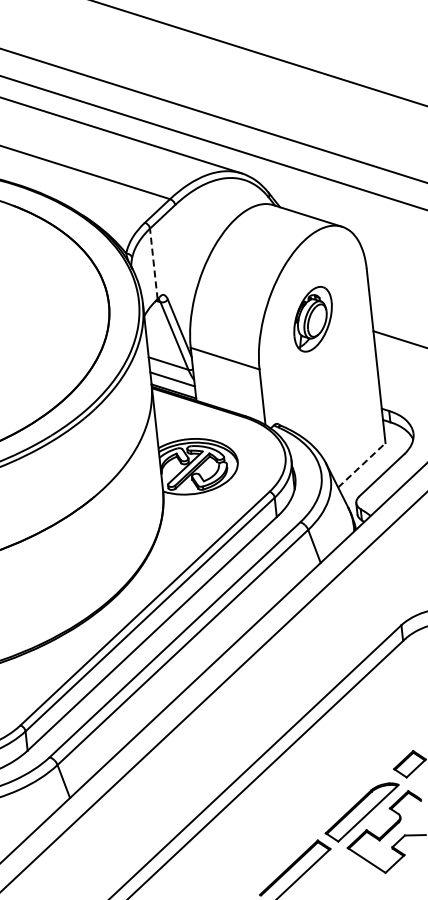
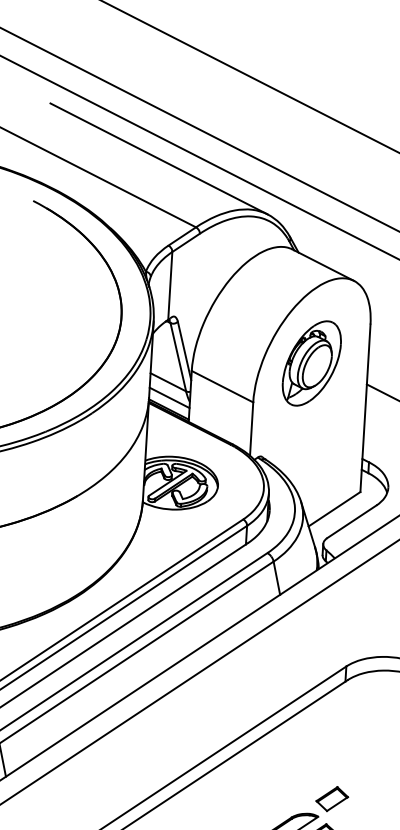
line: (153, 264) -> (169, 286), dashed -> solid
part: (312, 319) -> (311, 363), size x1.43
line: (362, 465) -> (335, 509), dashed -> solid

